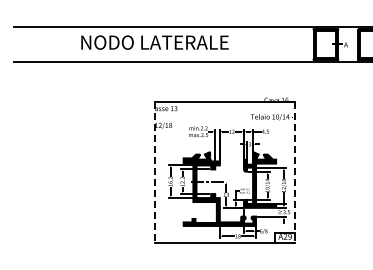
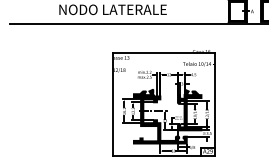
line: (154, 172) -> (112, 104), dashed -> solid
line: (295, 172) -> (215, 104), dashed -> solid

